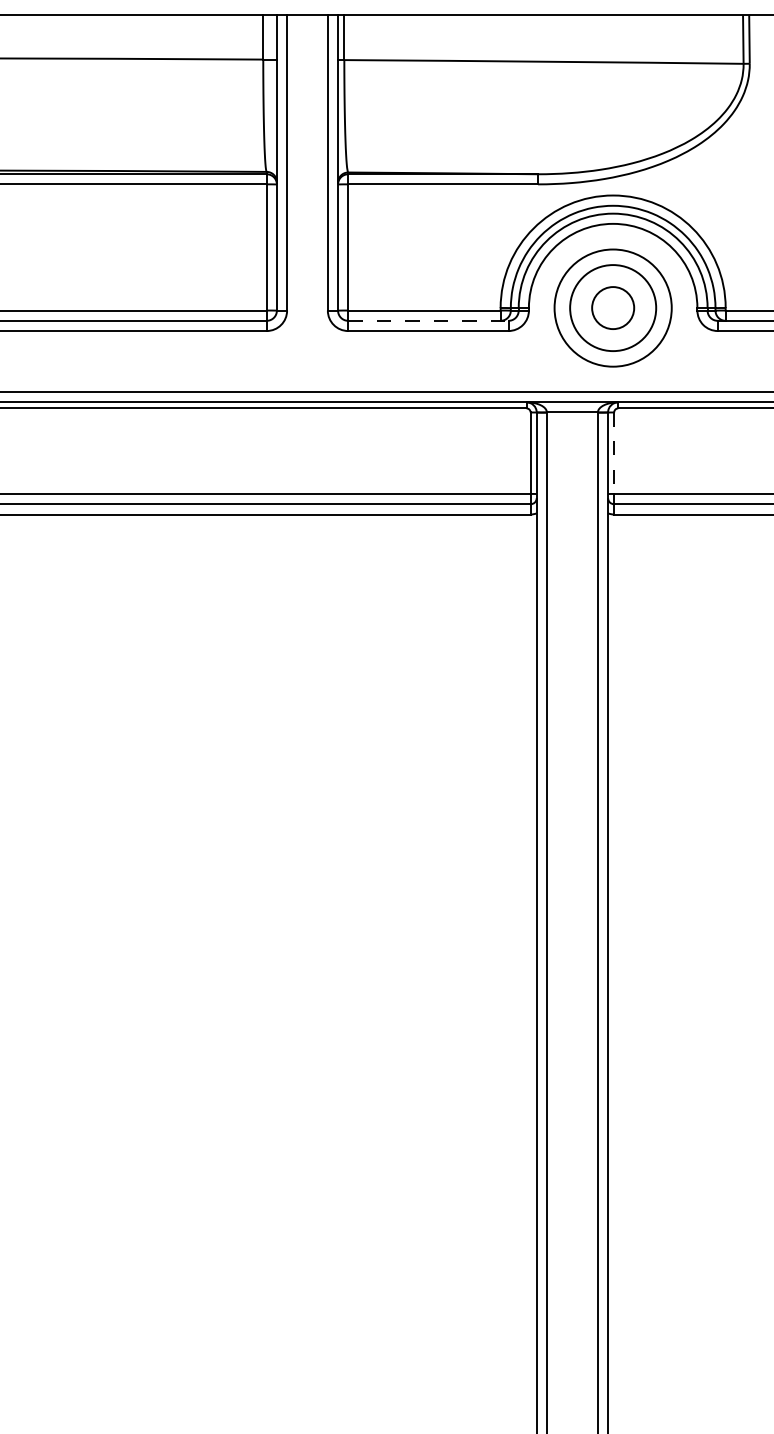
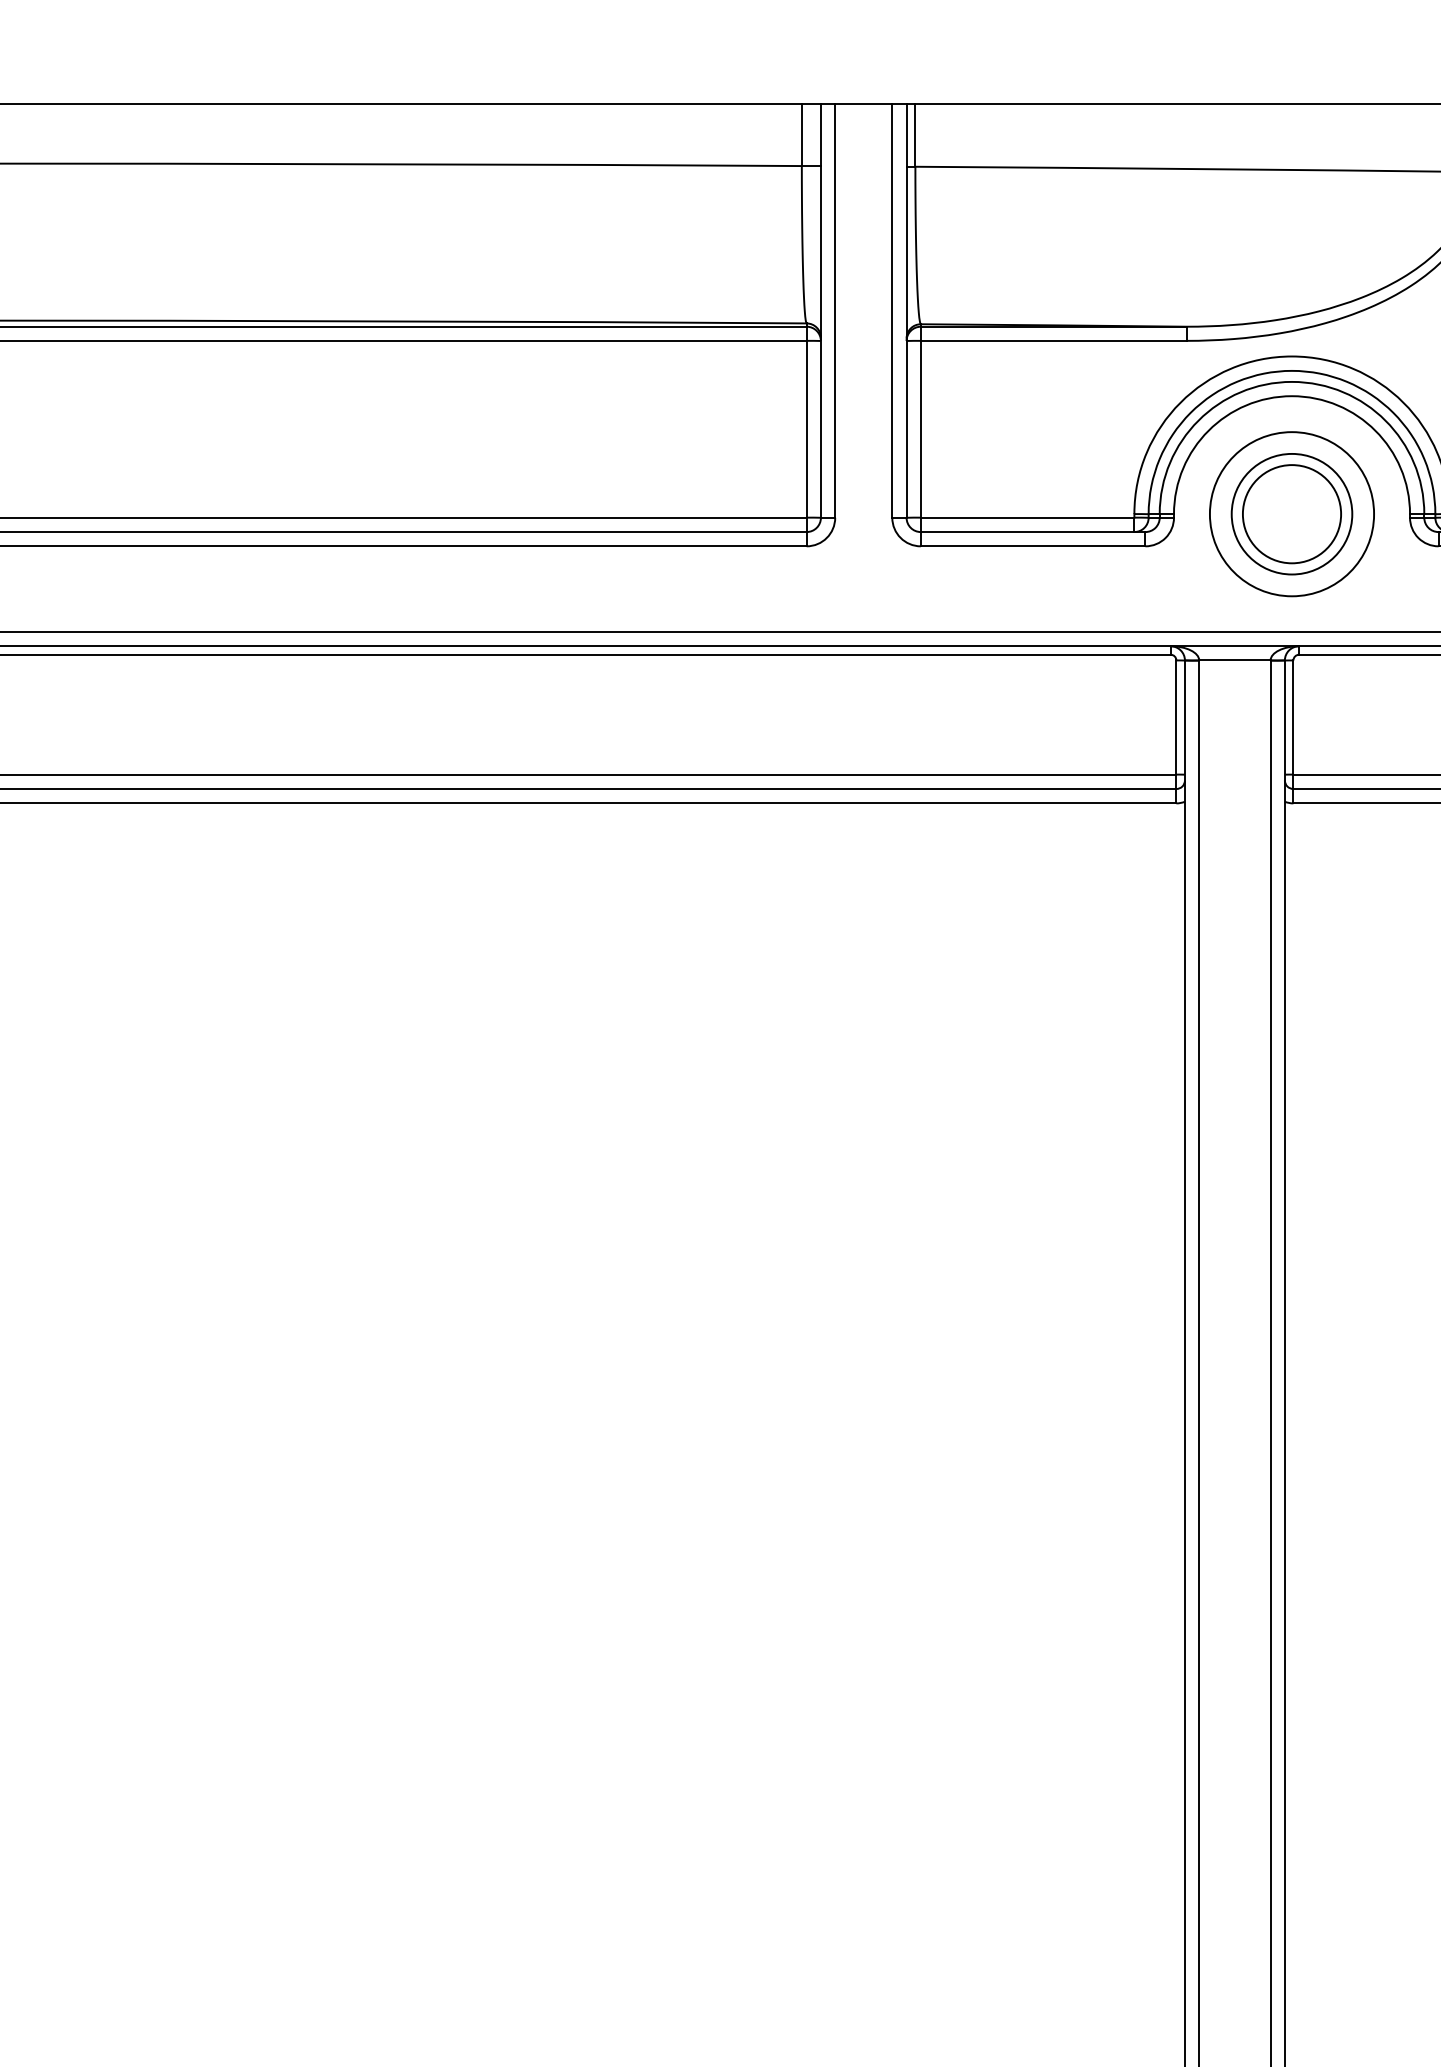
circle: (612, 308) -> (1291, 514), size x1.67
line: (428, 321) -> (1033, 532), dashed -> solid
line: (614, 453) -> (1293, 718), dashed -> solid

